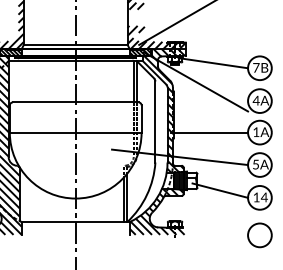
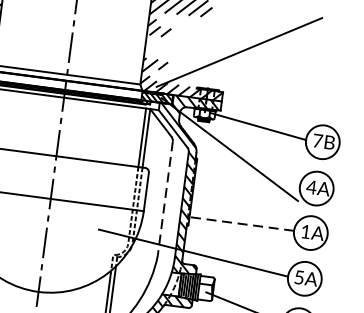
line: (155, 121) -> (165, 197), solid -> dashed
line: (209, 132) -> (239, 223), solid -> dashed

